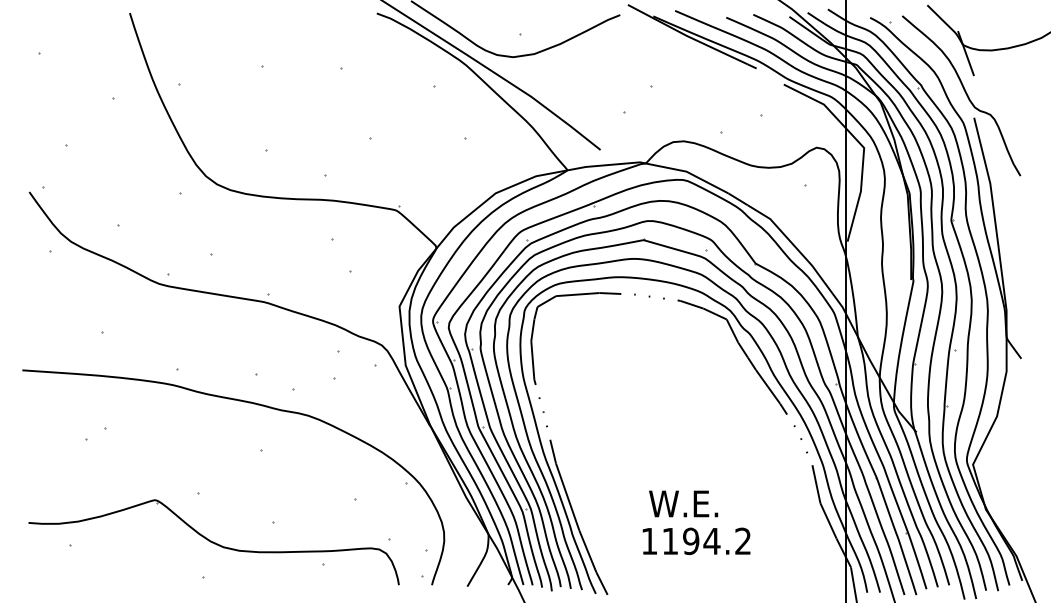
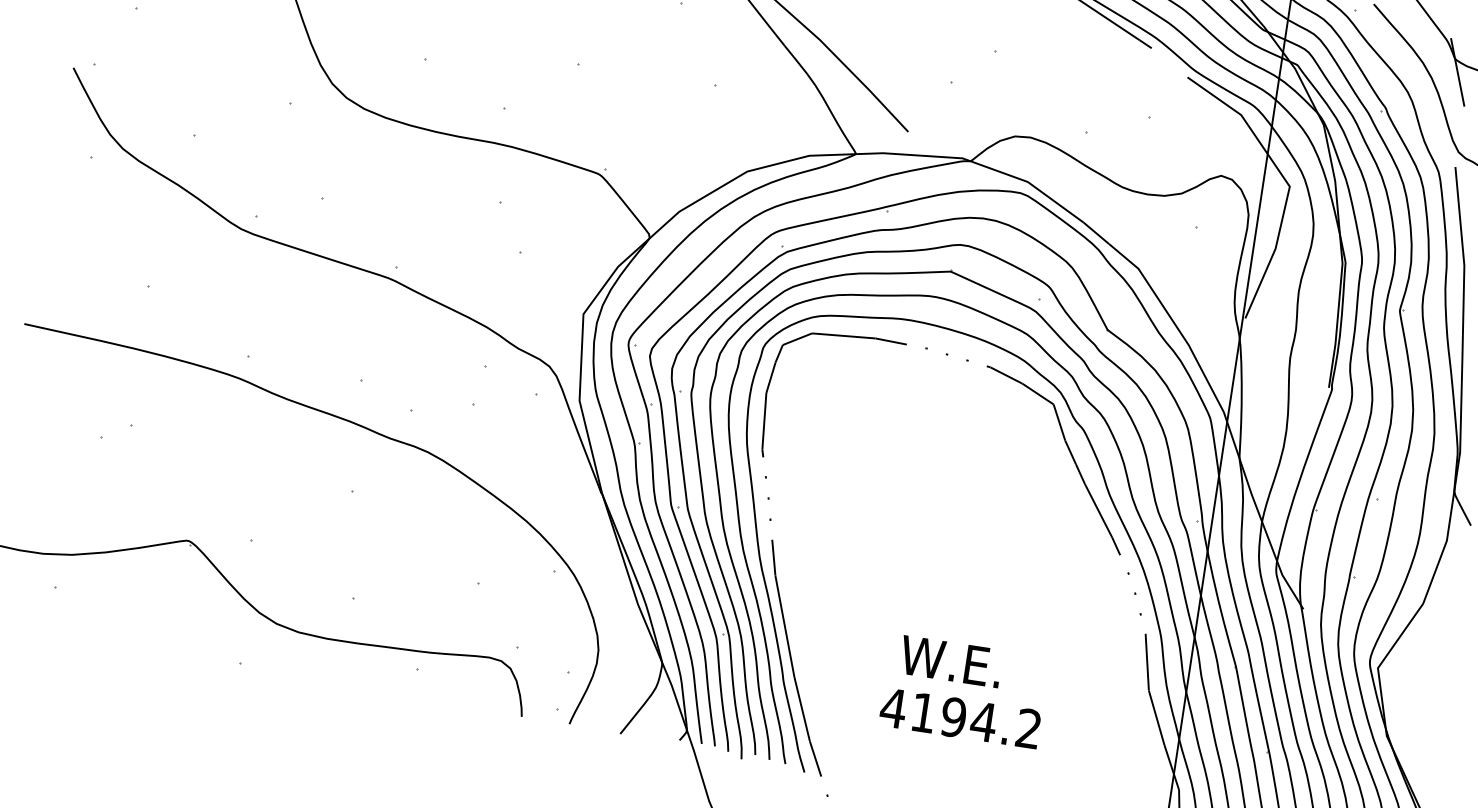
text: (649, 541) -> (893, 708), 1194.2 -> 4194.2

